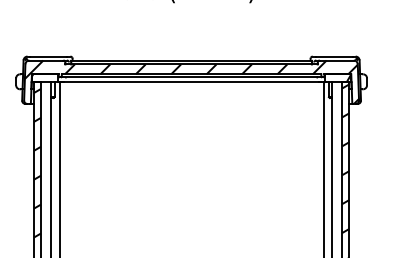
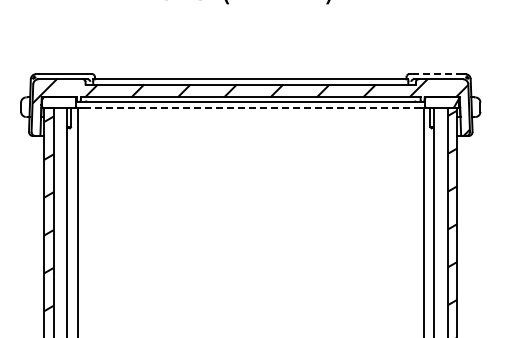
line: (334, 56) -> (437, 74), solid -> dashed
line: (192, 82) -> (251, 107), solid -> dashed

